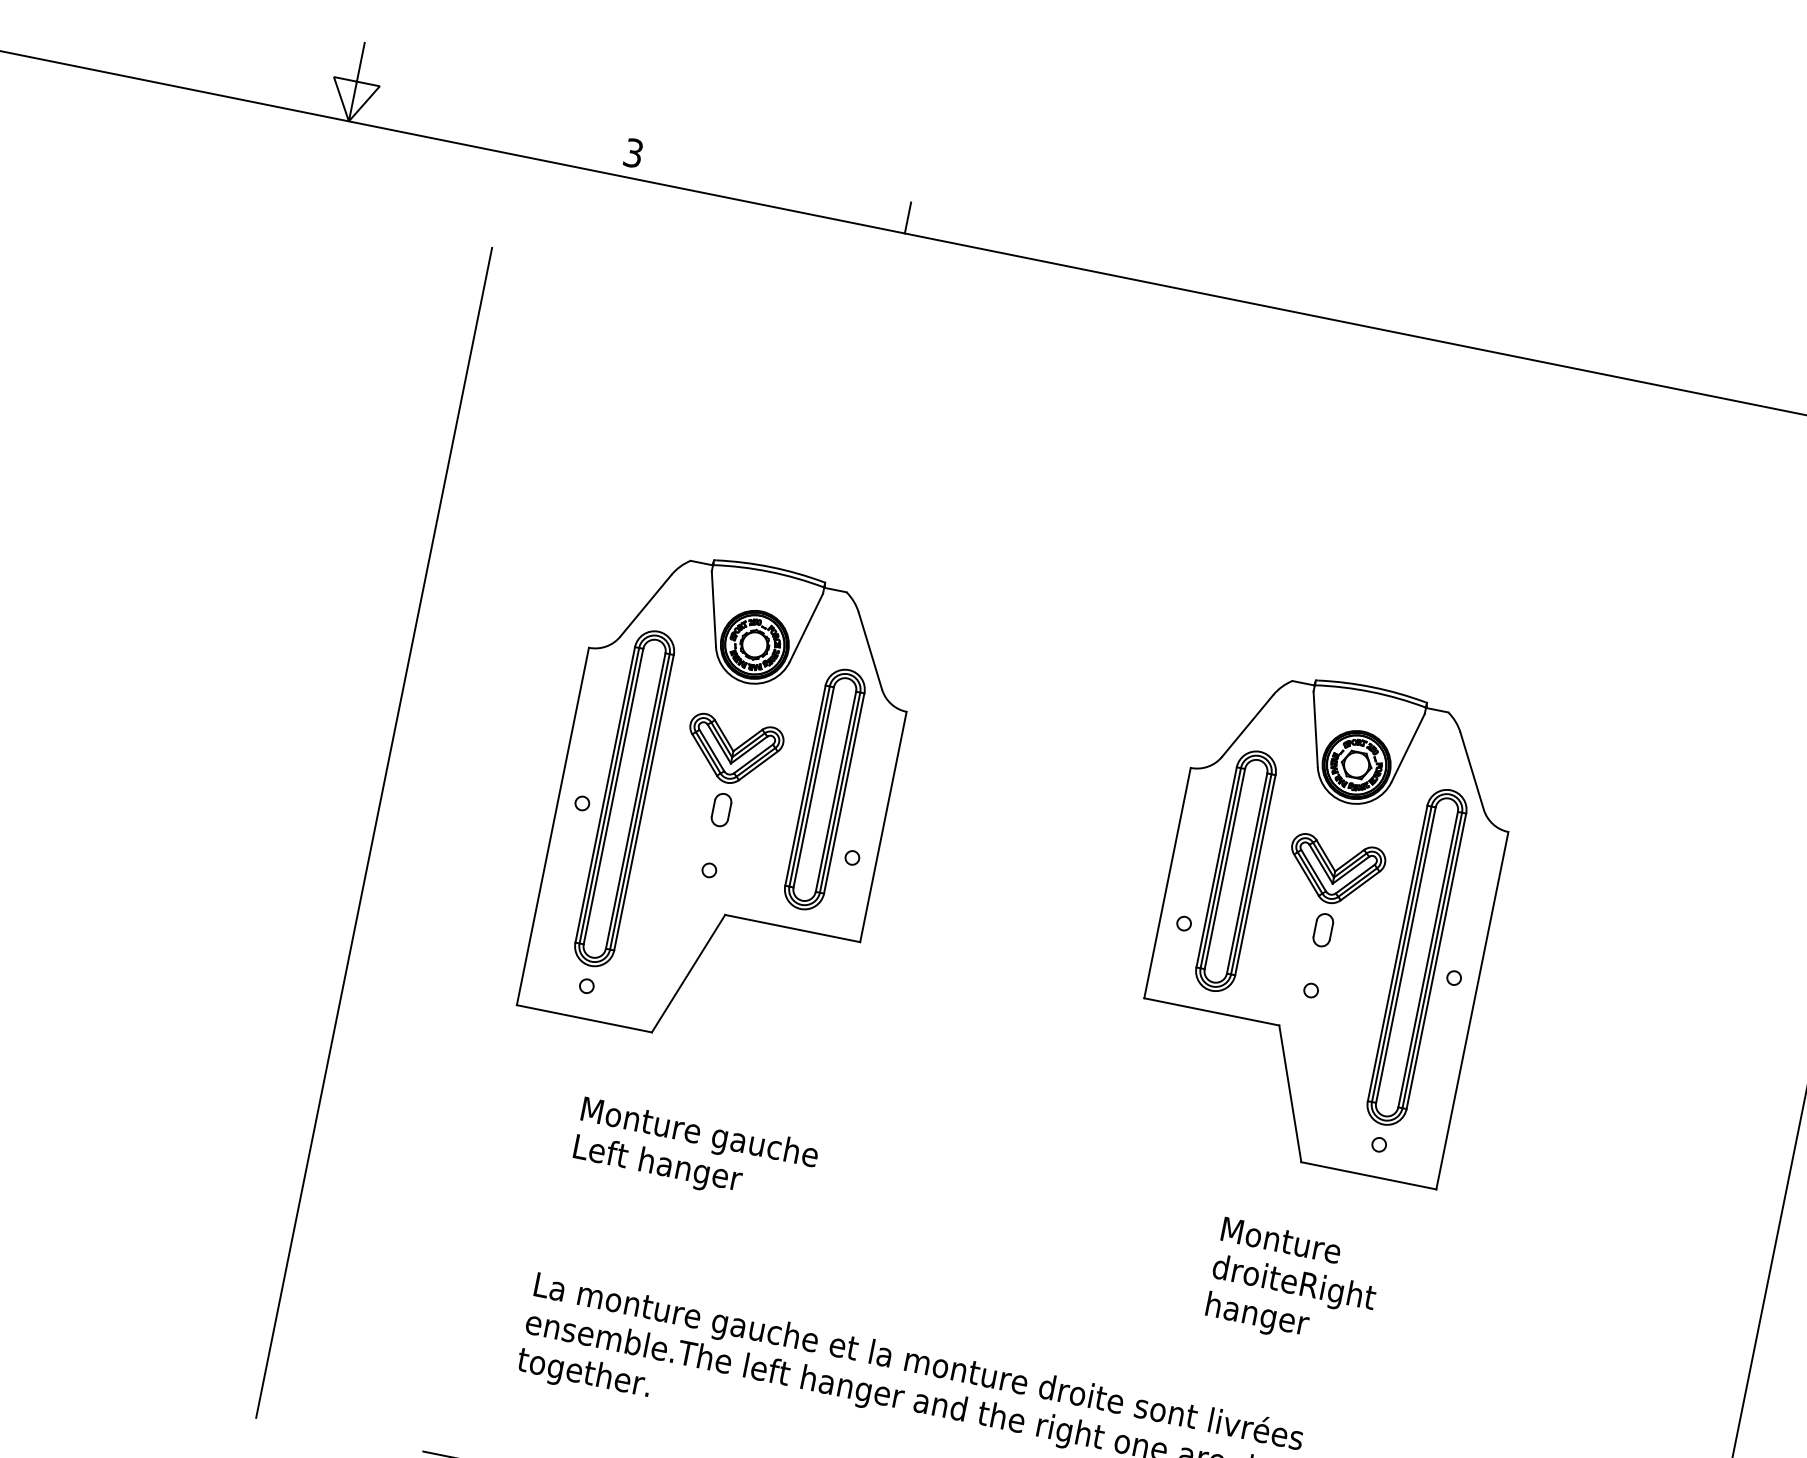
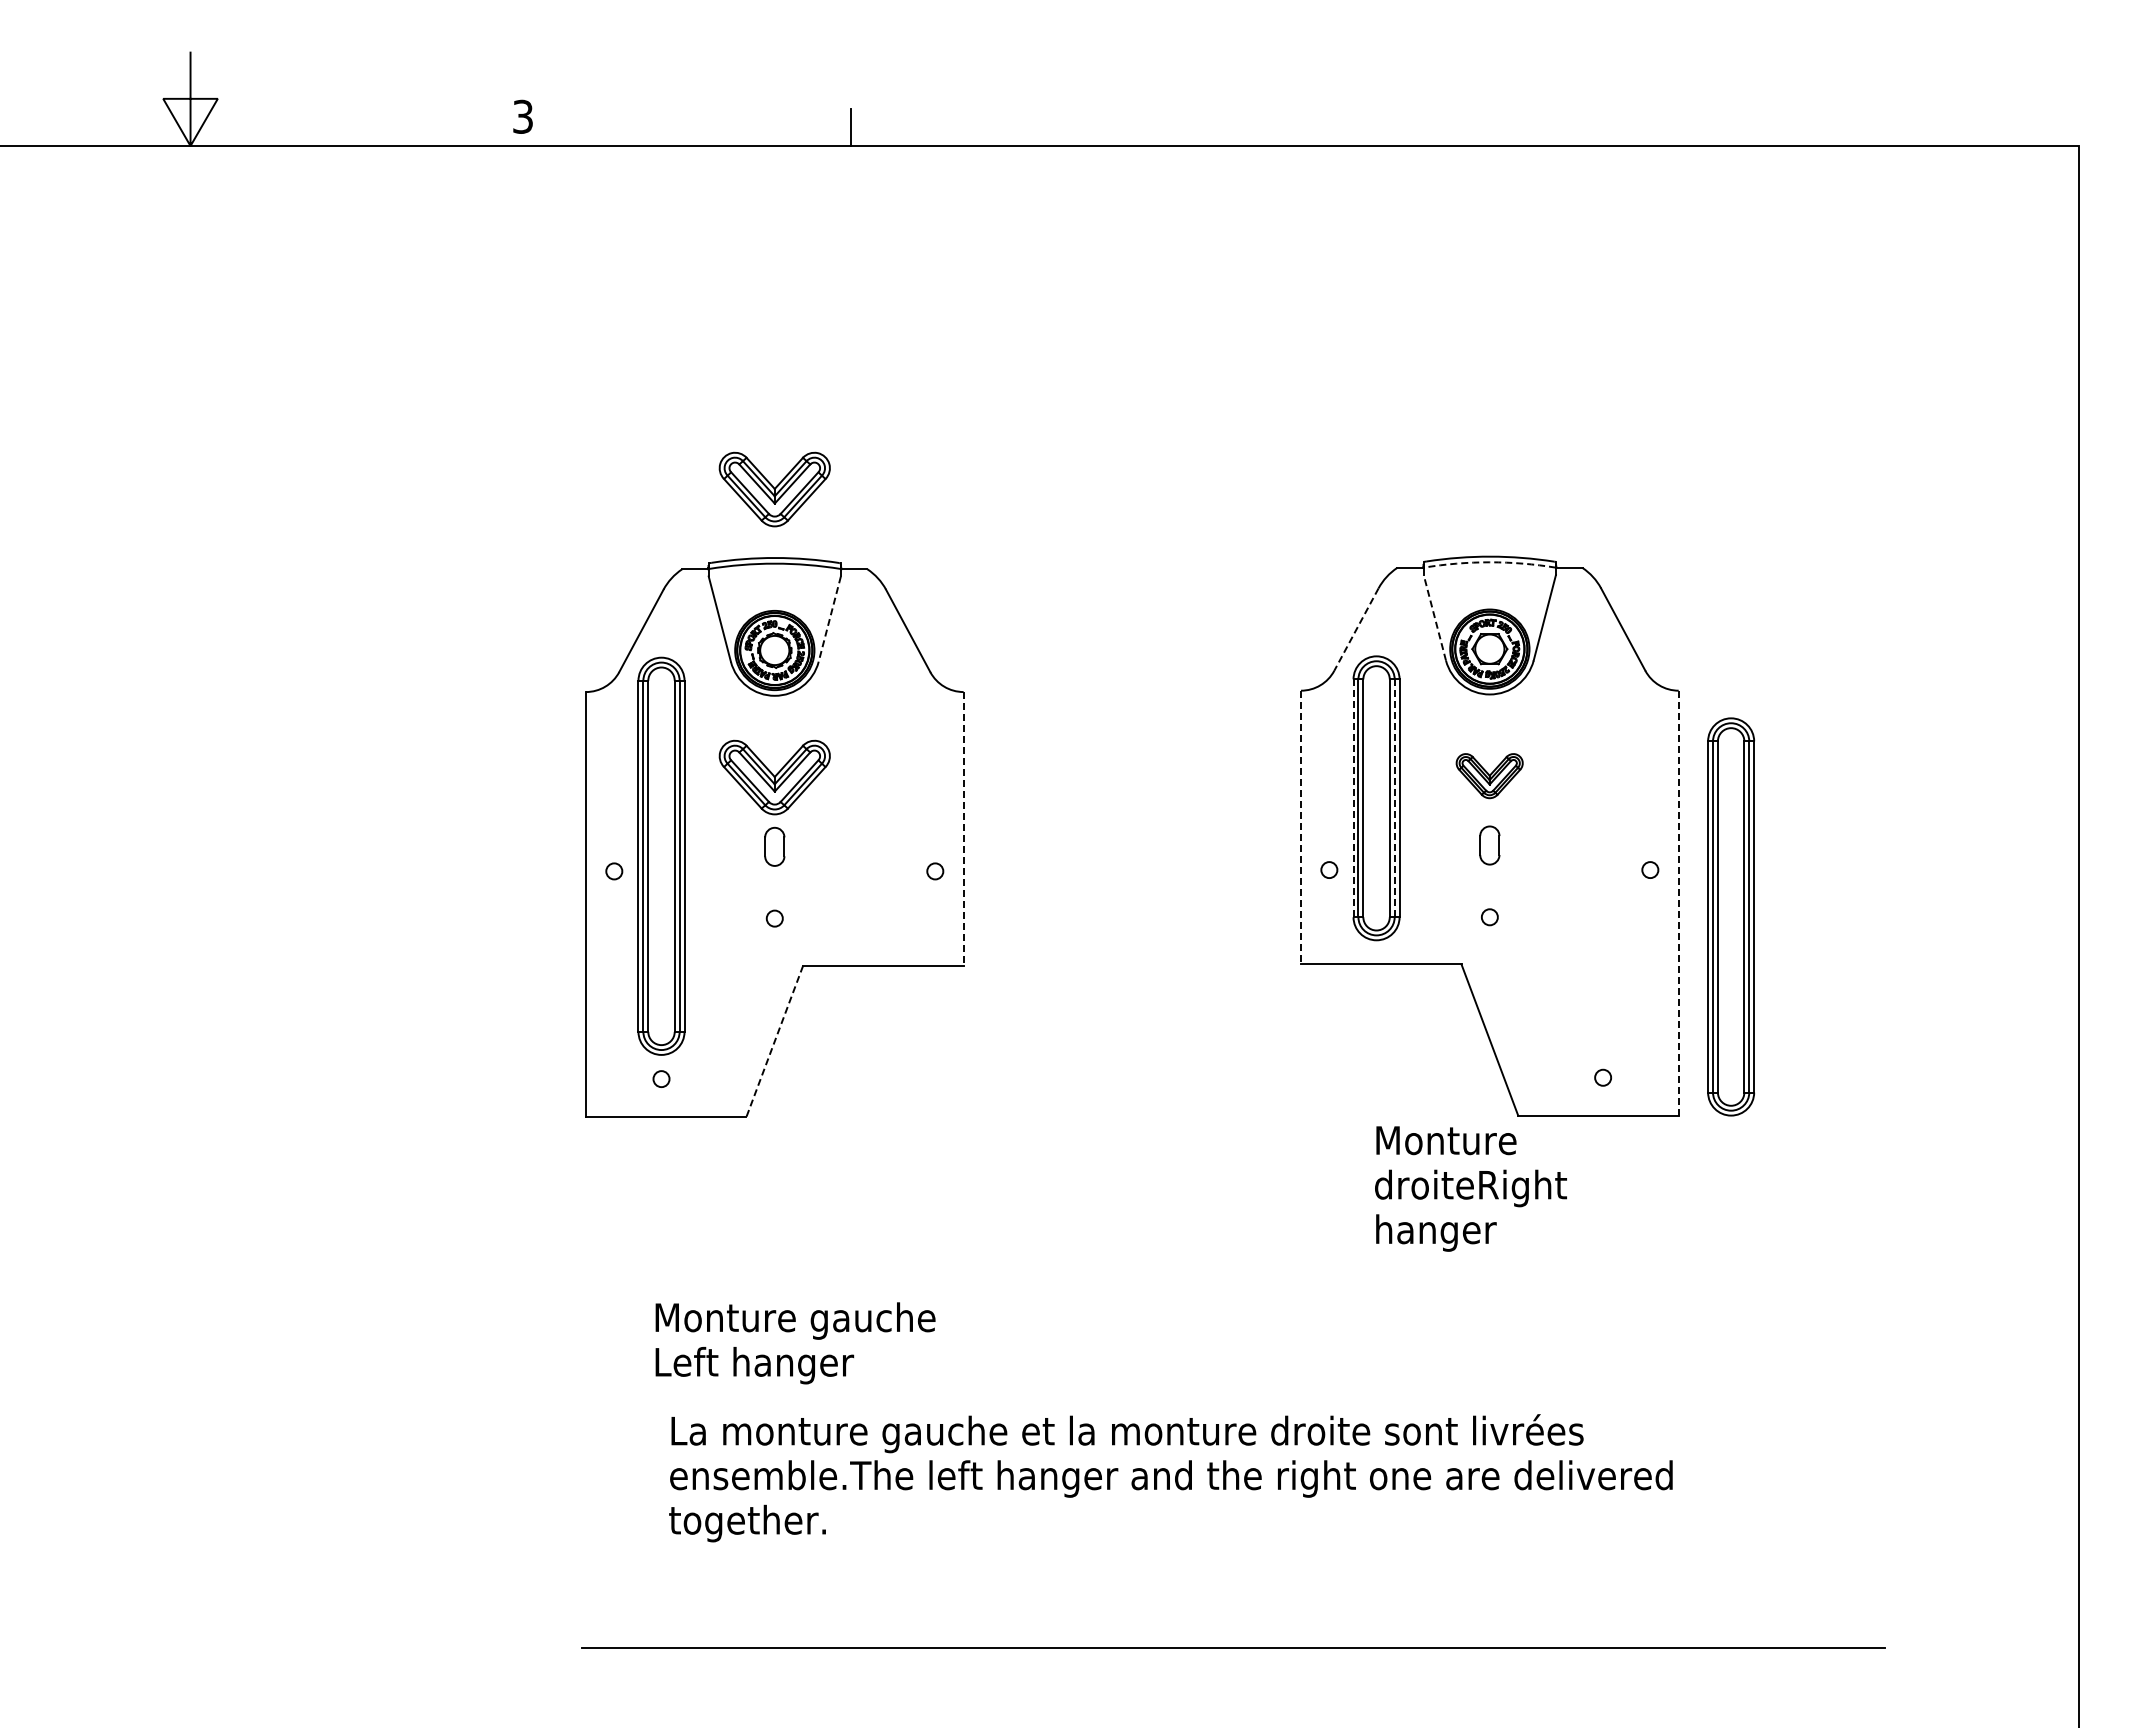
part: (781, 509) -> (774, 489), added
line: (806, 628) -> (829, 619), solid -> dashed
arc: (1371, 692) -> (1489, 562), solid -> dashed
line: (1247, 725) -> (1356, 629), solid -> dashed
line: (1315, 729) -> (1434, 617), solid -> dashed
part: (824, 789) -> (887, 799), removed
line: (883, 826) -> (963, 828), solid -> dashed
line: (374, 832) -> (383, 952), removed
line: (1216, 867) -> (1353, 798), solid -> dashed
part: (1334, 871) -> (1489, 775), size x0.6
line: (1251, 874) -> (1394, 798), solid -> dashed
line: (1167, 883) -> (1301, 827), solid -> dashed
part: (1416, 956) -> (1730, 916), moved
line: (688, 973) -> (774, 1041), solid -> dashed
line: (1472, 1010) -> (1678, 902), solid -> dashed
text: (695, 1153) -> (795, 1343), moved
text: (1293, 1284) -> (1470, 1188), moved

